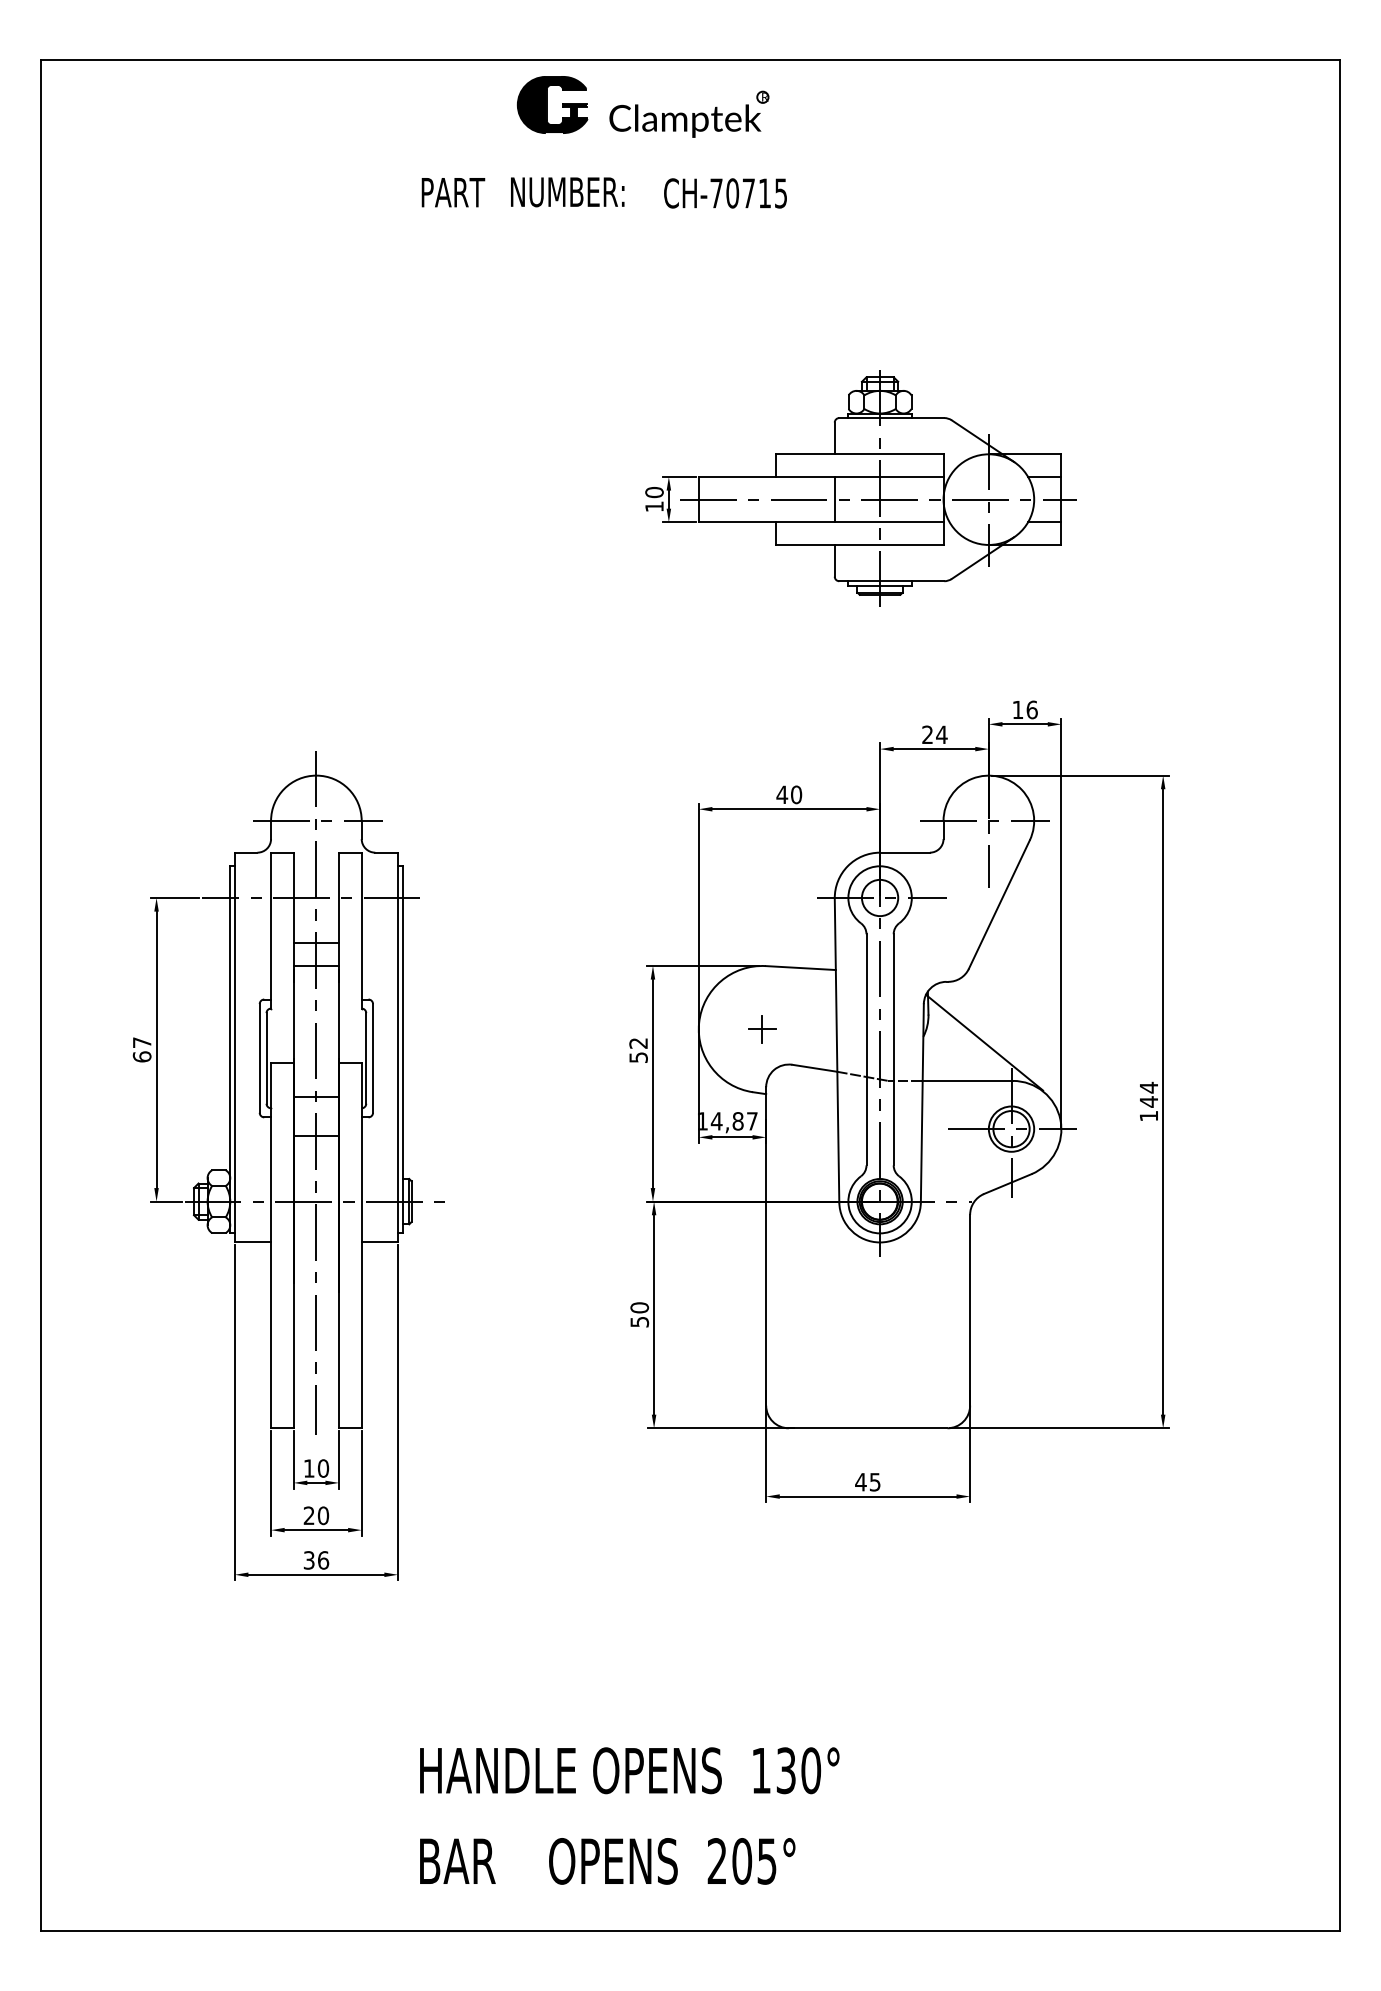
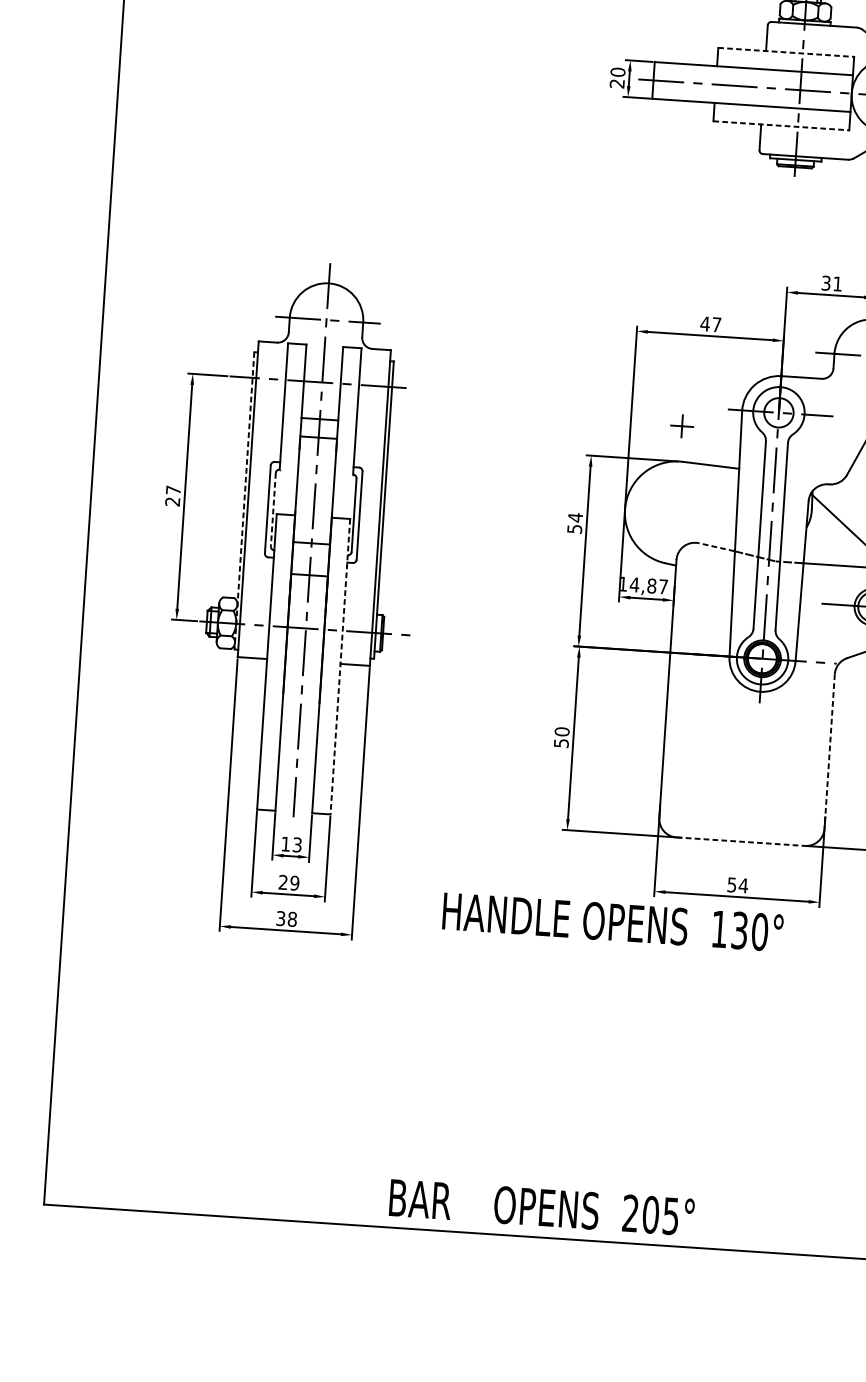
line: (859, 454) -> (786, 52), solid -> dashed
line: (834, 499) -> (763, 87), removed
text: (654, 506) -> (617, 83), 10 -> 20
line: (859, 544) -> (781, 125), solid -> dashed
text: (934, 734) -> (831, 283), 24 -> 31
text: (796, 794) -> (716, 324), 40 -> 47
part: (762, 1029) -> (682, 426), moved
text: (638, 1043) -> (575, 517), 52 -> 54
line: (230, 1049) -> (244, 500), solid -> dashed
text: (141, 1056) -> (172, 501), 67 -> 27
line: (266, 1058) -> (273, 509), solid -> dashed
line: (814, 1068) -> (716, 547), solid -> dashed
line: (361, 1246) -> (340, 667), solid -> dashed
line: (970, 1310) -> (829, 751), solid -> dashed
line: (868, 1428) -> (740, 841), solid -> dashed
text: (323, 1468) -> (297, 844), 10 -> 13
text: (868, 1482) -> (738, 885), 45 -> 54
text: (322, 1515) -> (294, 882), 20 -> 29
text: (323, 1560) -> (292, 919), 36 -> 38
text: (629, 1770) -> (612, 922), moved
text: (607, 1861) -> (541, 1207), moved

